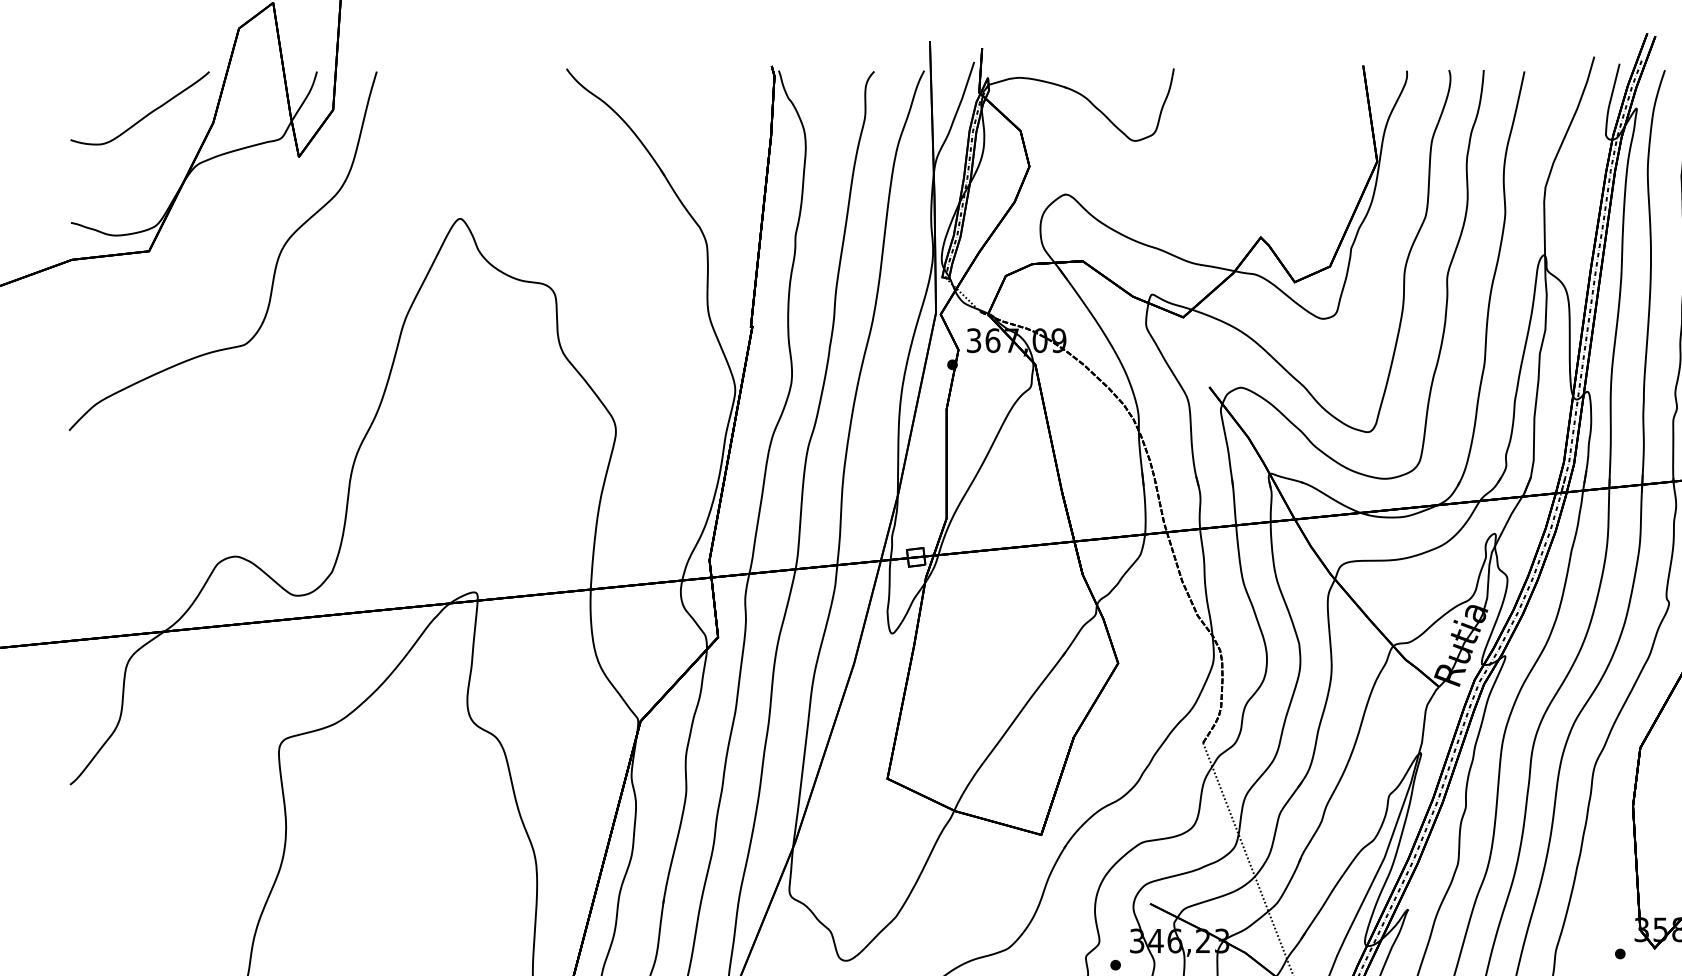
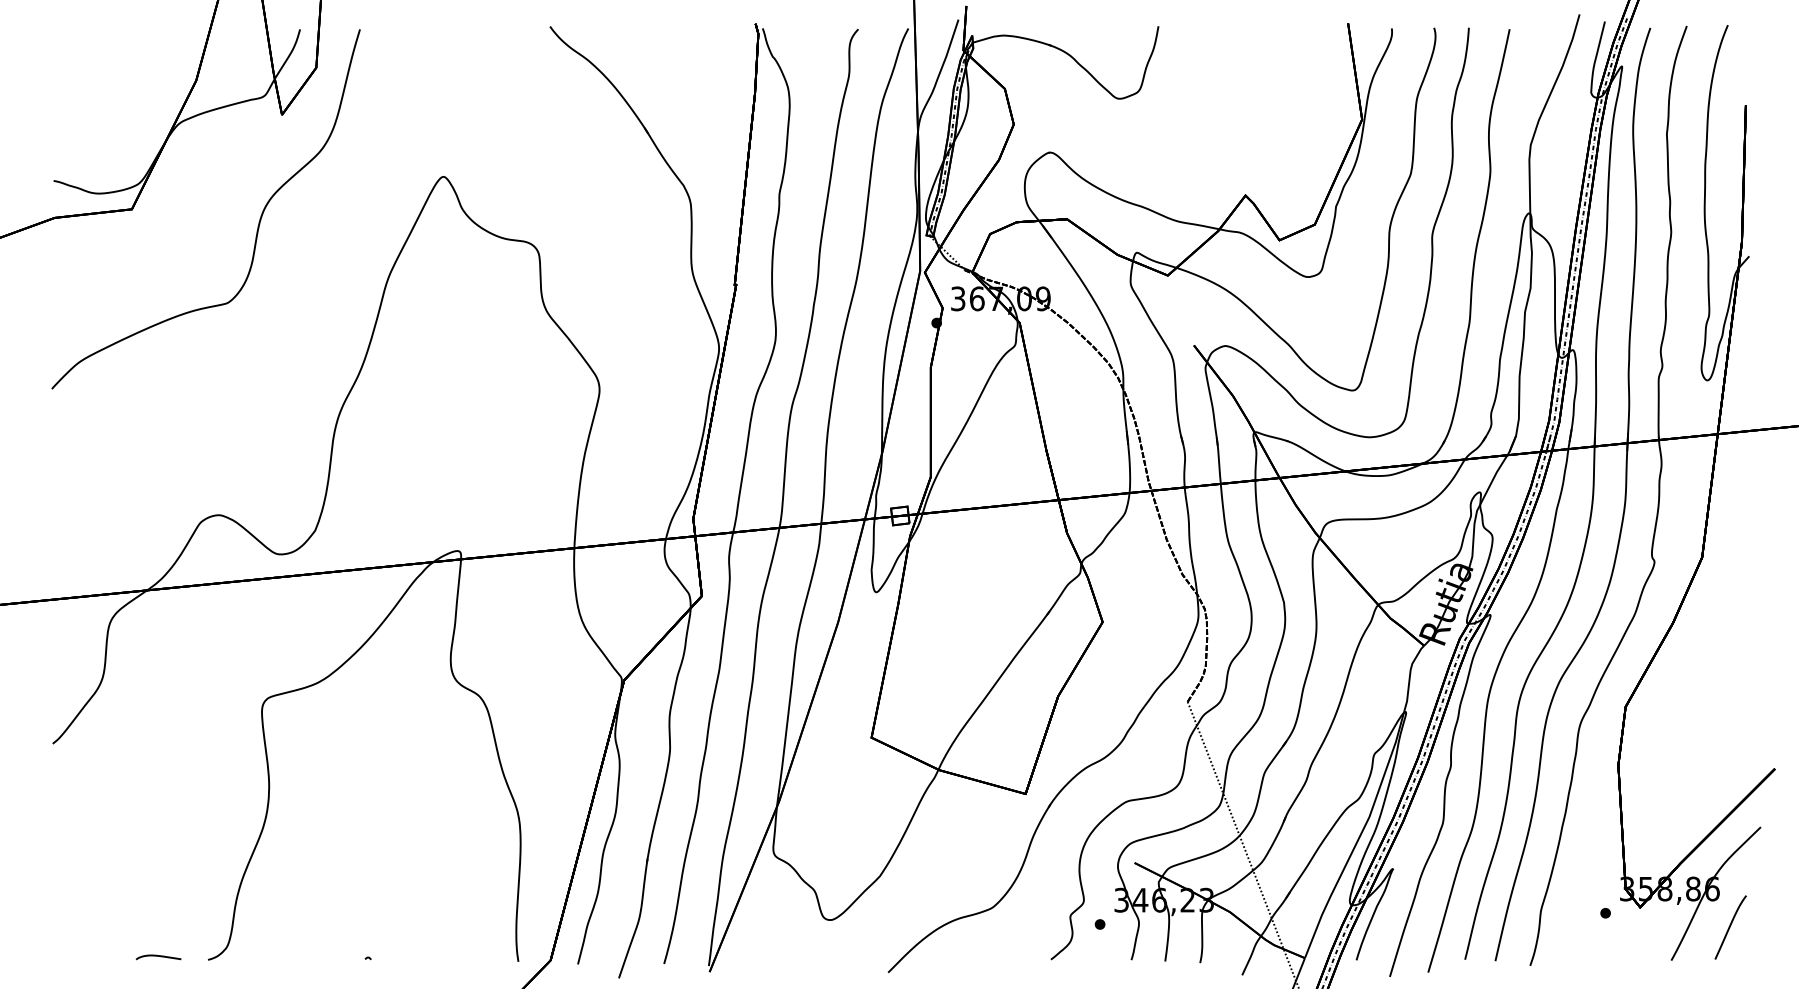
curve: (143, 116) -> (126, 74), removed

